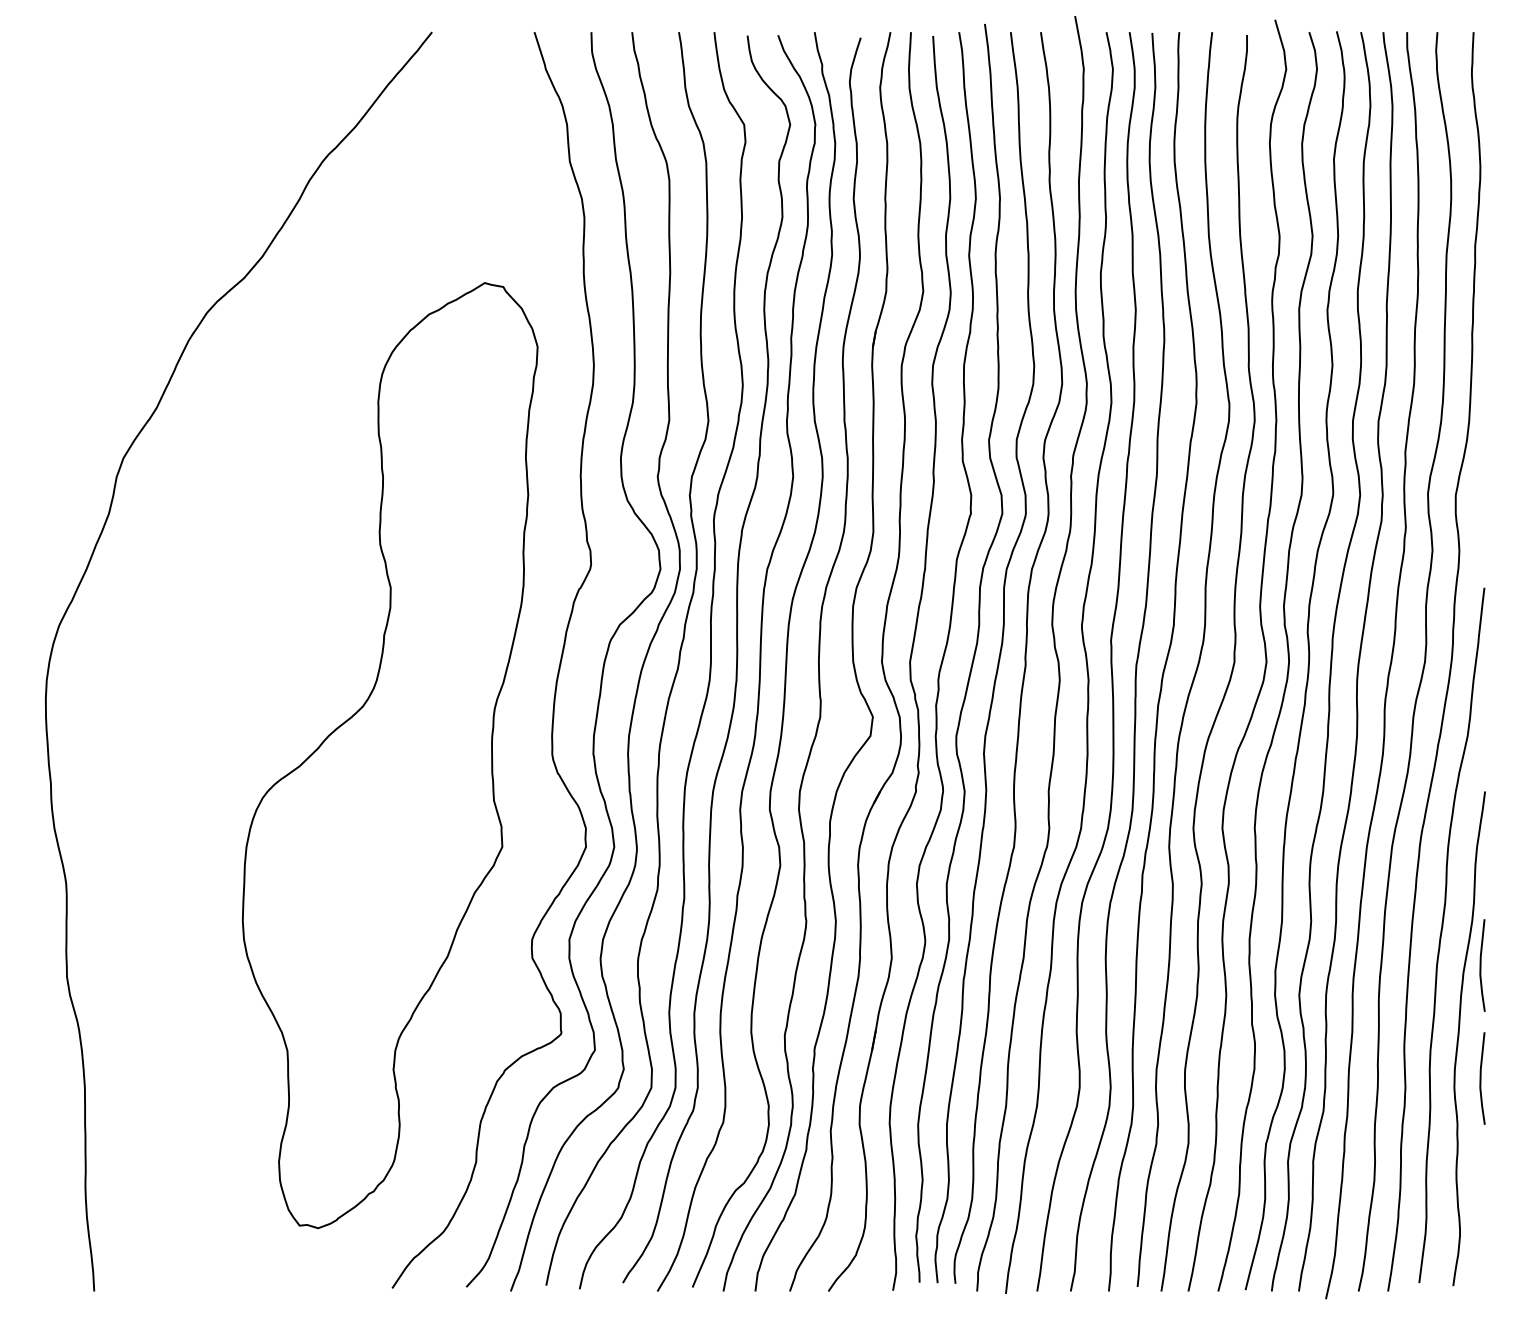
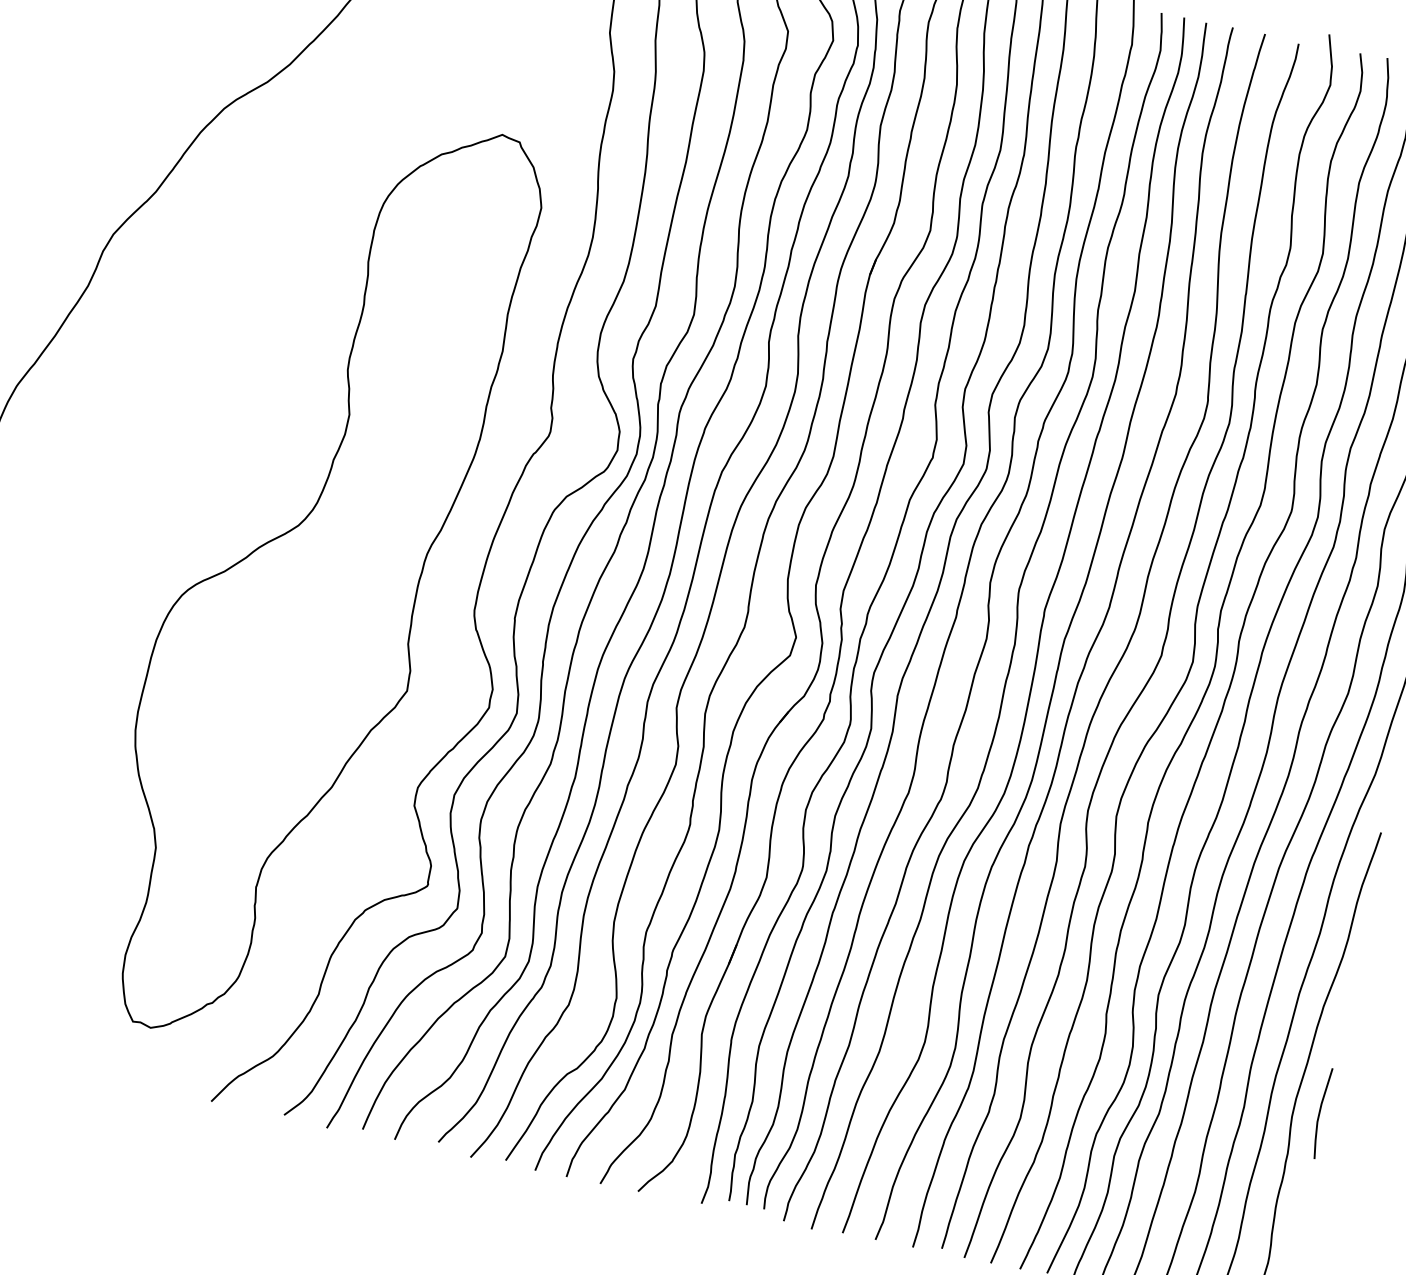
line: (1481, 965) -> (1342, 1002), removed

